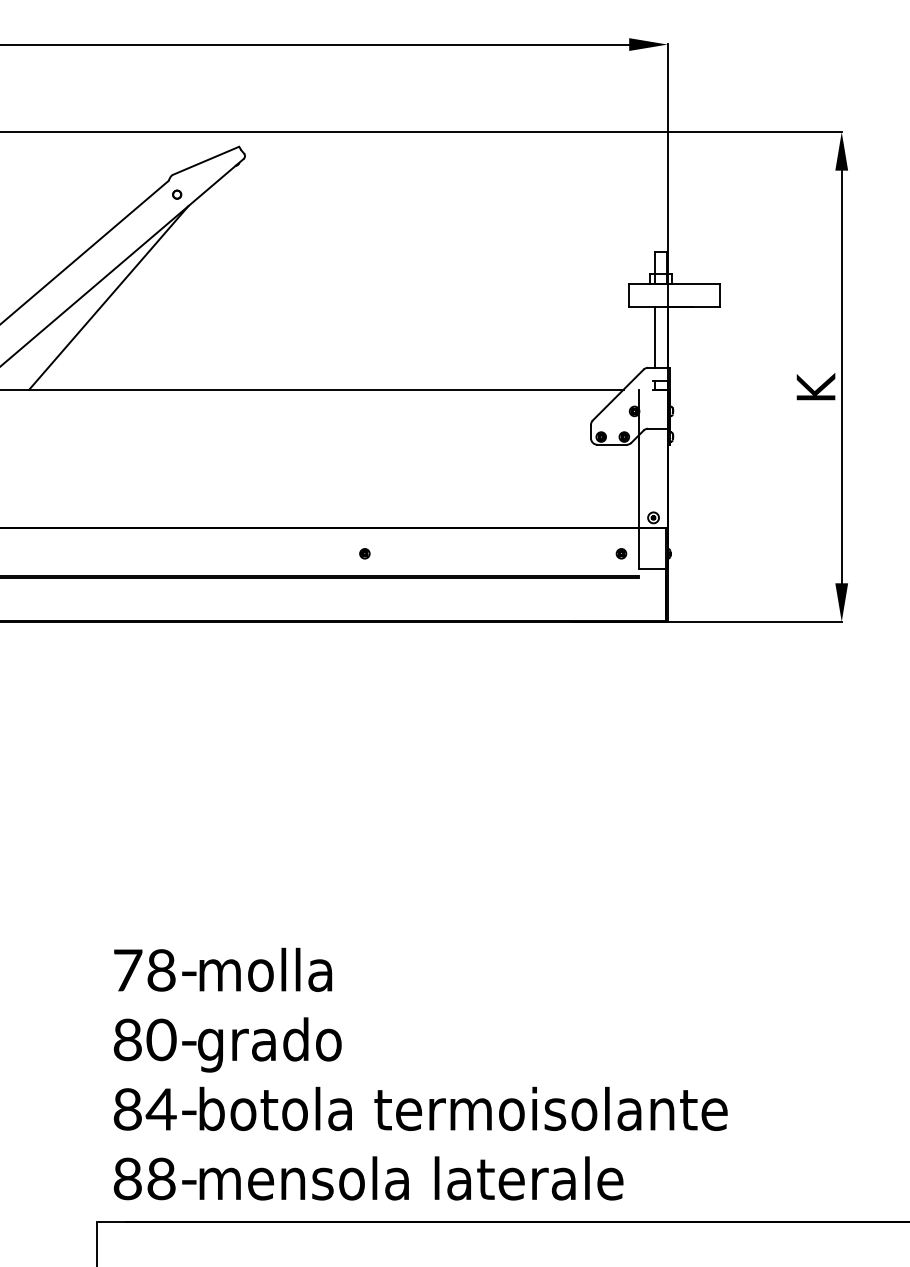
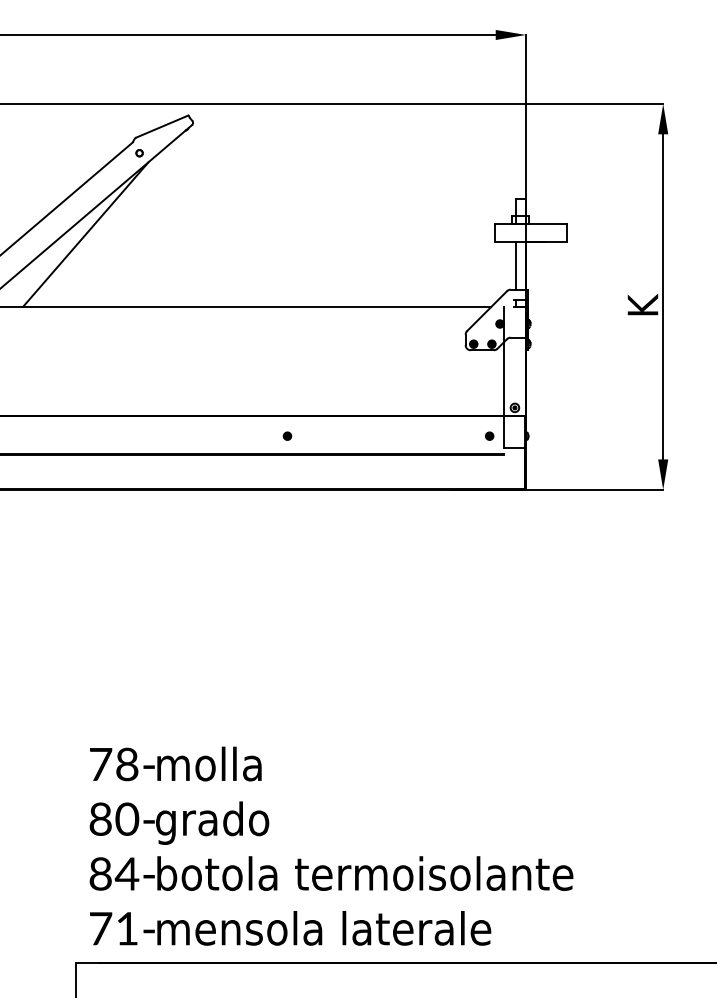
text: (144, 1178) -> (113, 928), 88- -> 71-

